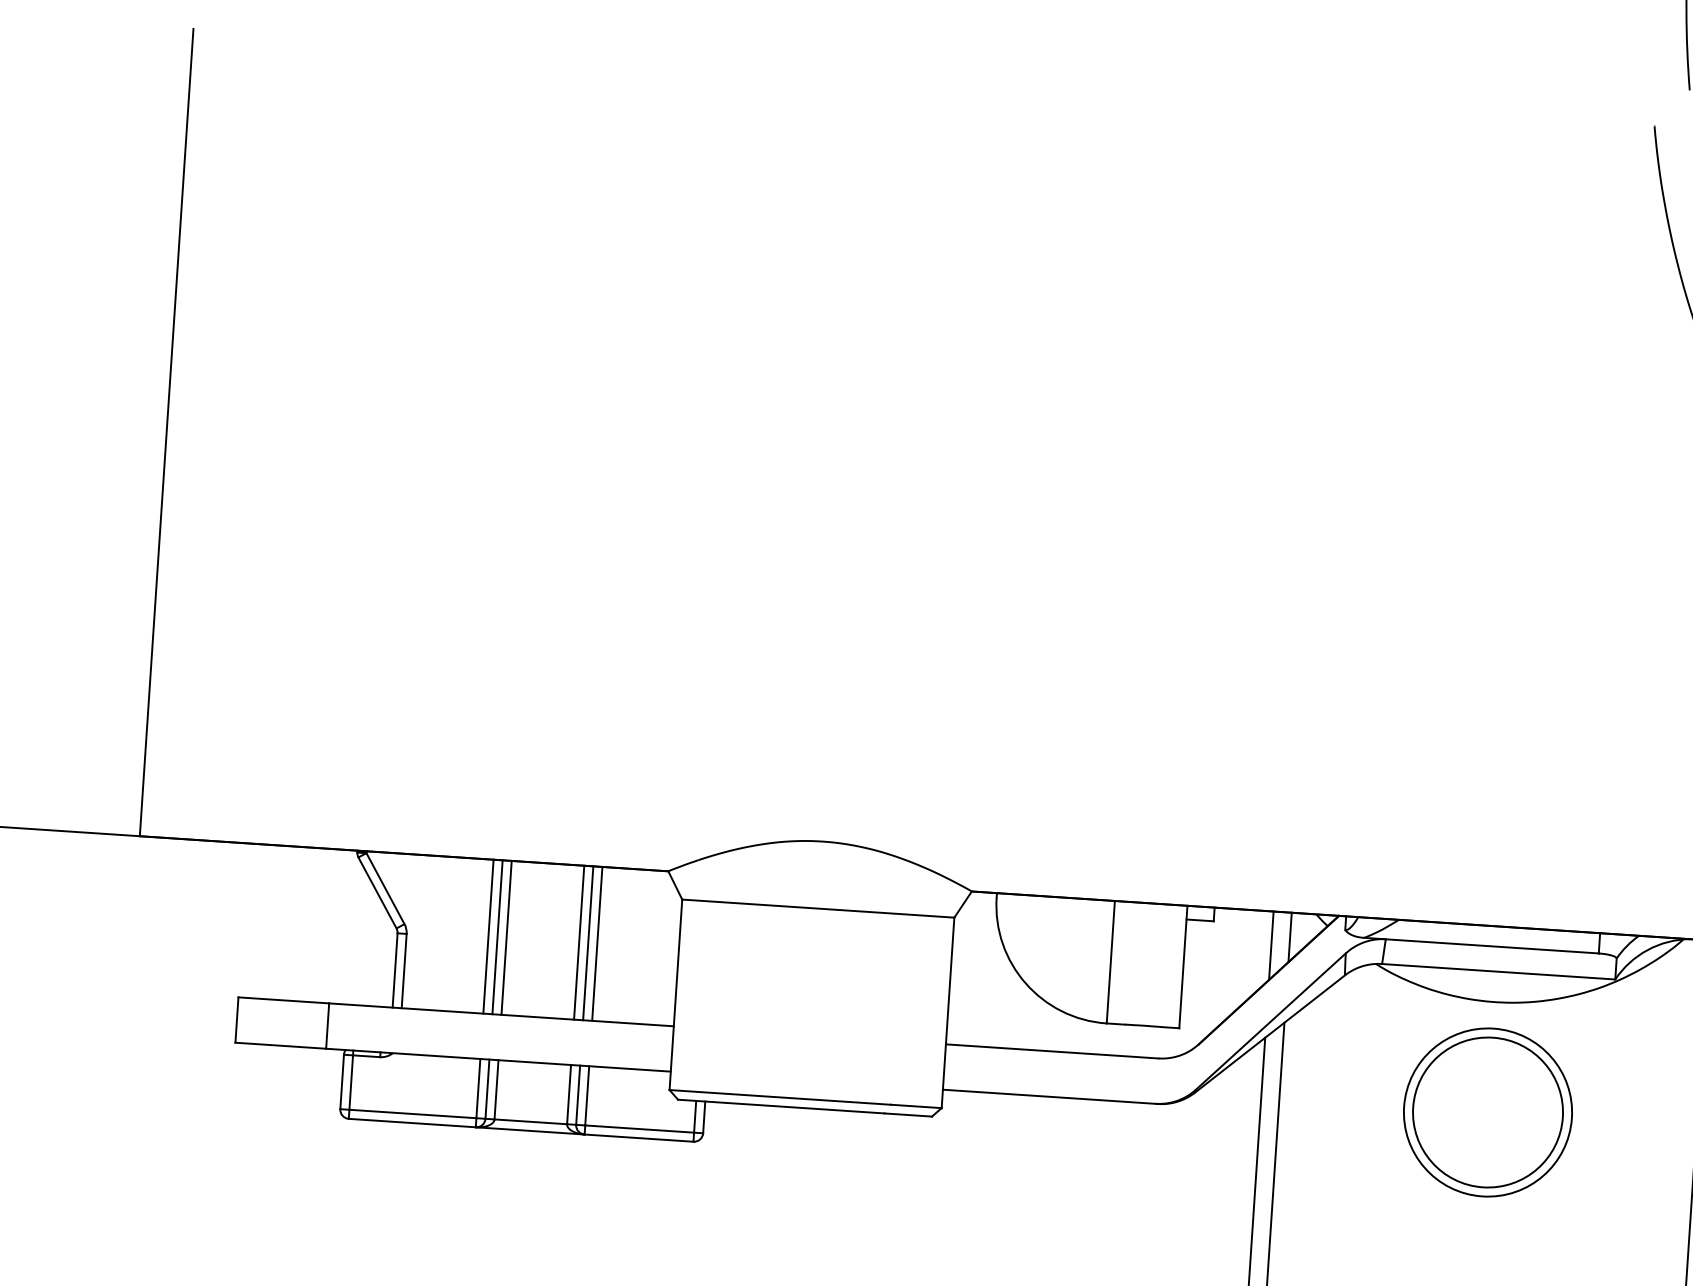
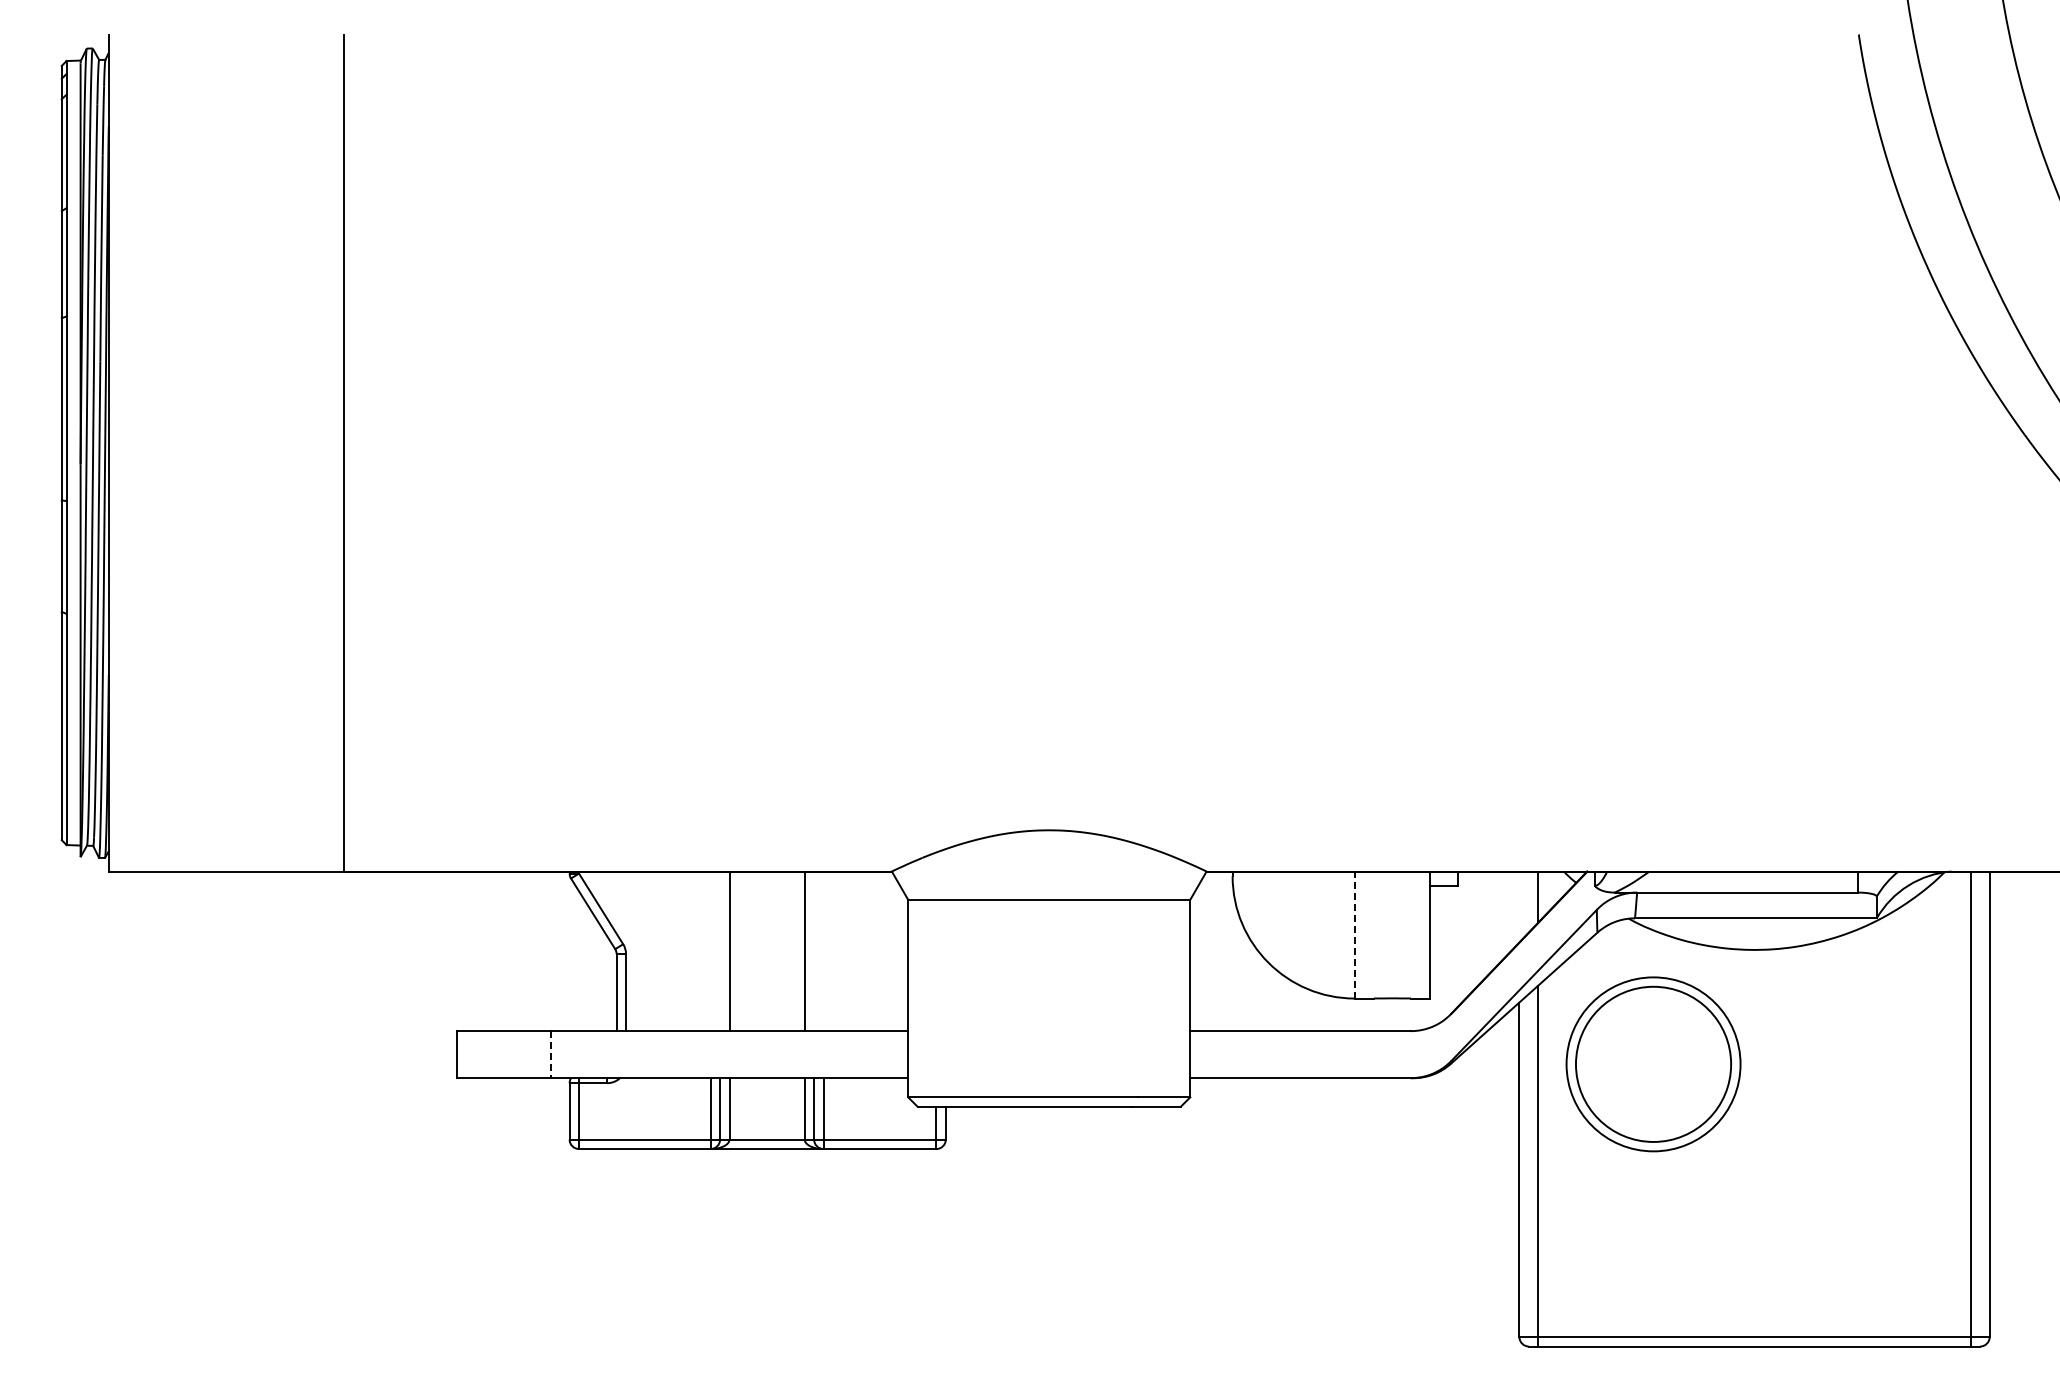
line: (488, 936) -> (710, 951), removed
line: (497, 937) -> (720, 951), removed
line: (588, 943) -> (814, 951), removed
line: (597, 944) -> (823, 951), removed
line: (1271, 945) -> (1519, 906), removed
line: (1110, 961) -> (1354, 934), solid -> dashed
line: (327, 1025) -> (550, 1054), solid -> dashed
part: (1487, 1112) -> (1653, 1064), moved

